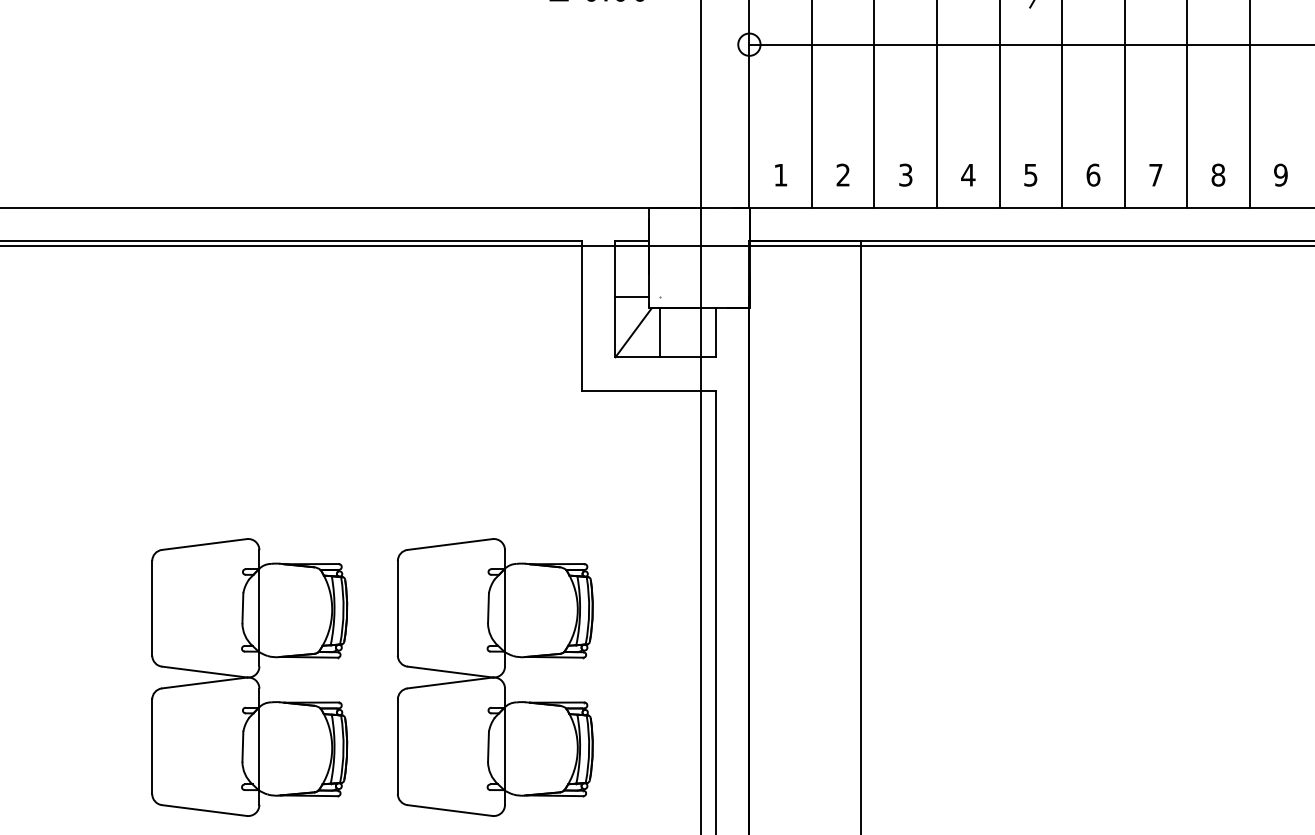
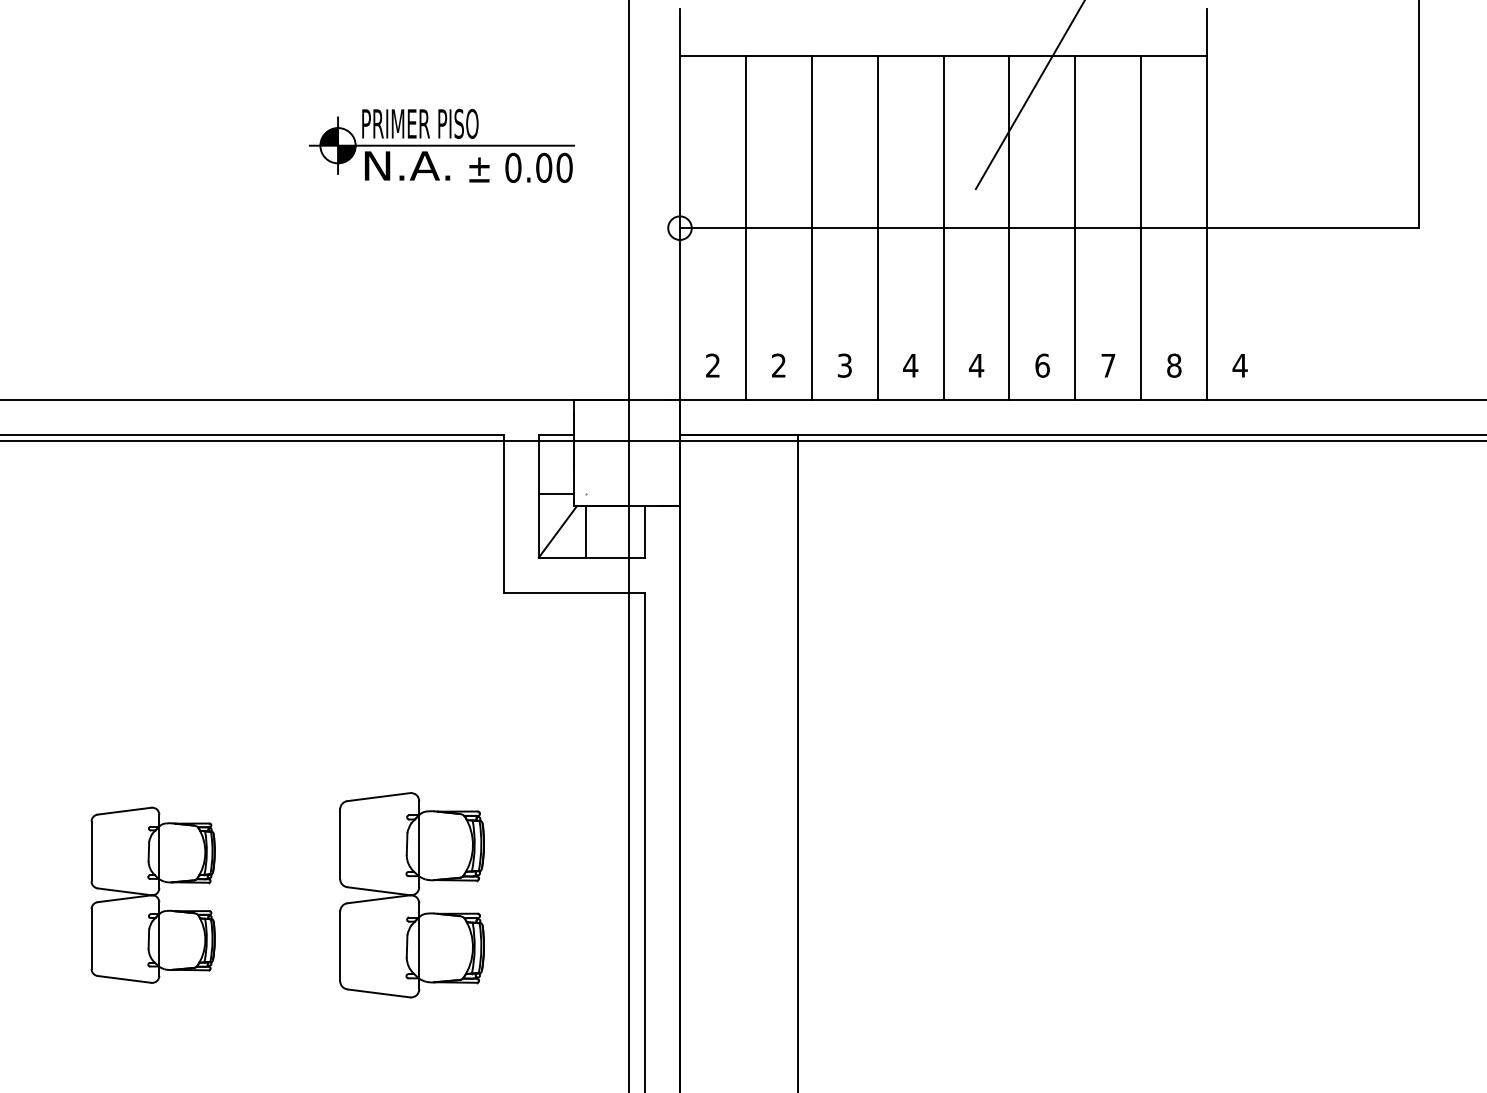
text: (780, 174) -> (712, 365), 1 -> 2
text: (1030, 174) -> (976, 365), 5 -> 4
text: (1280, 174) -> (1239, 365), 9 -> 4
part: (248, 677) -> (152, 895), size x0.6
part: (494, 677) -> (411, 895), size x0.7

